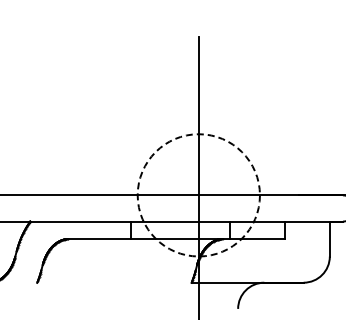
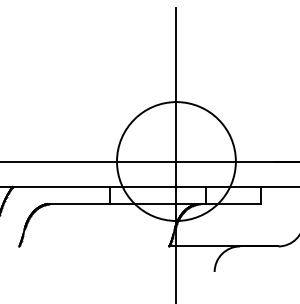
circle: (198, 195) -> (176, 161), dashed -> solid

